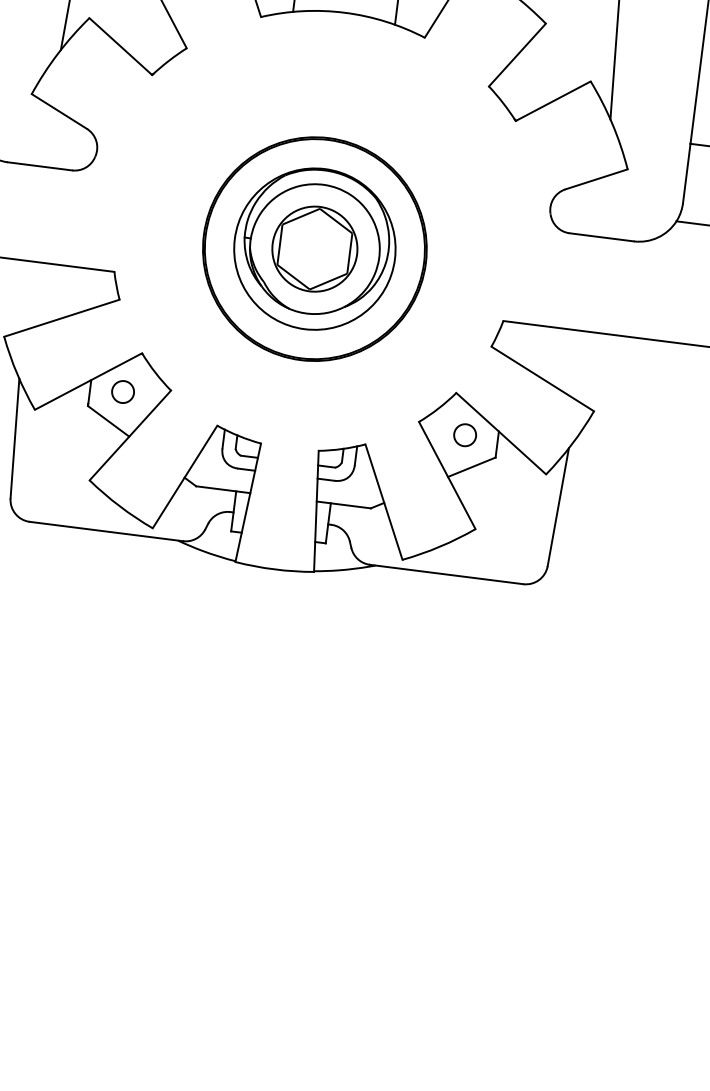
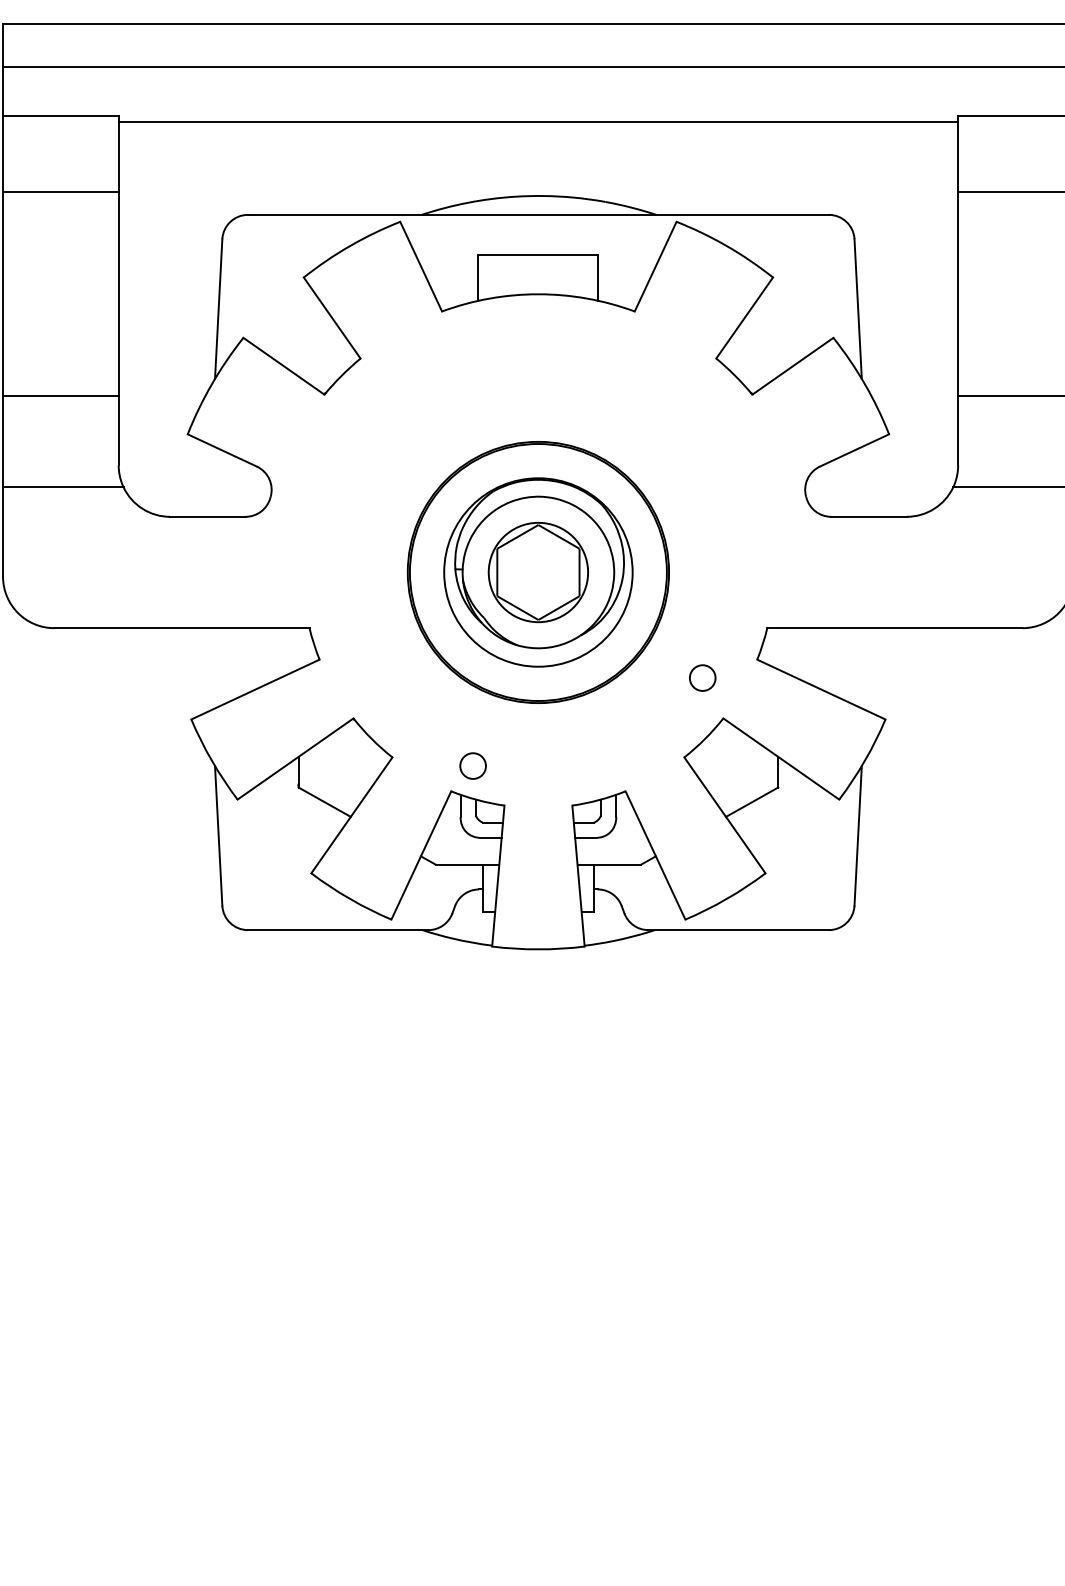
circle: (122, 391) -> (472, 765), moved
circle: (465, 434) -> (702, 677), moved

